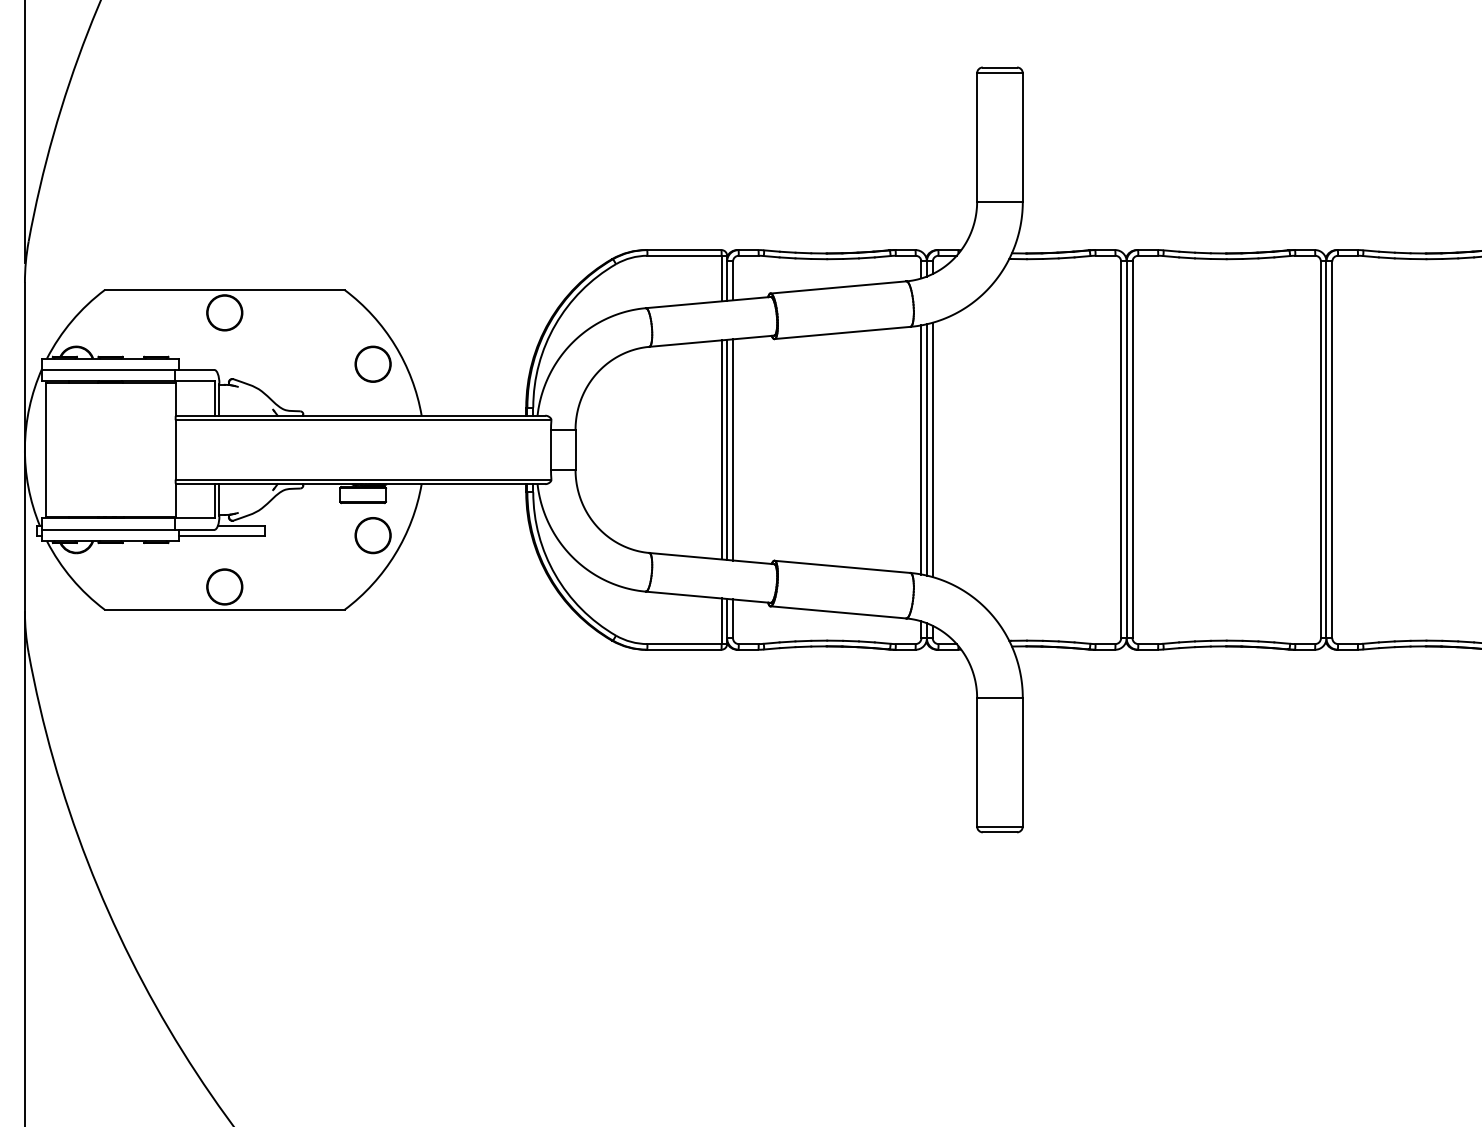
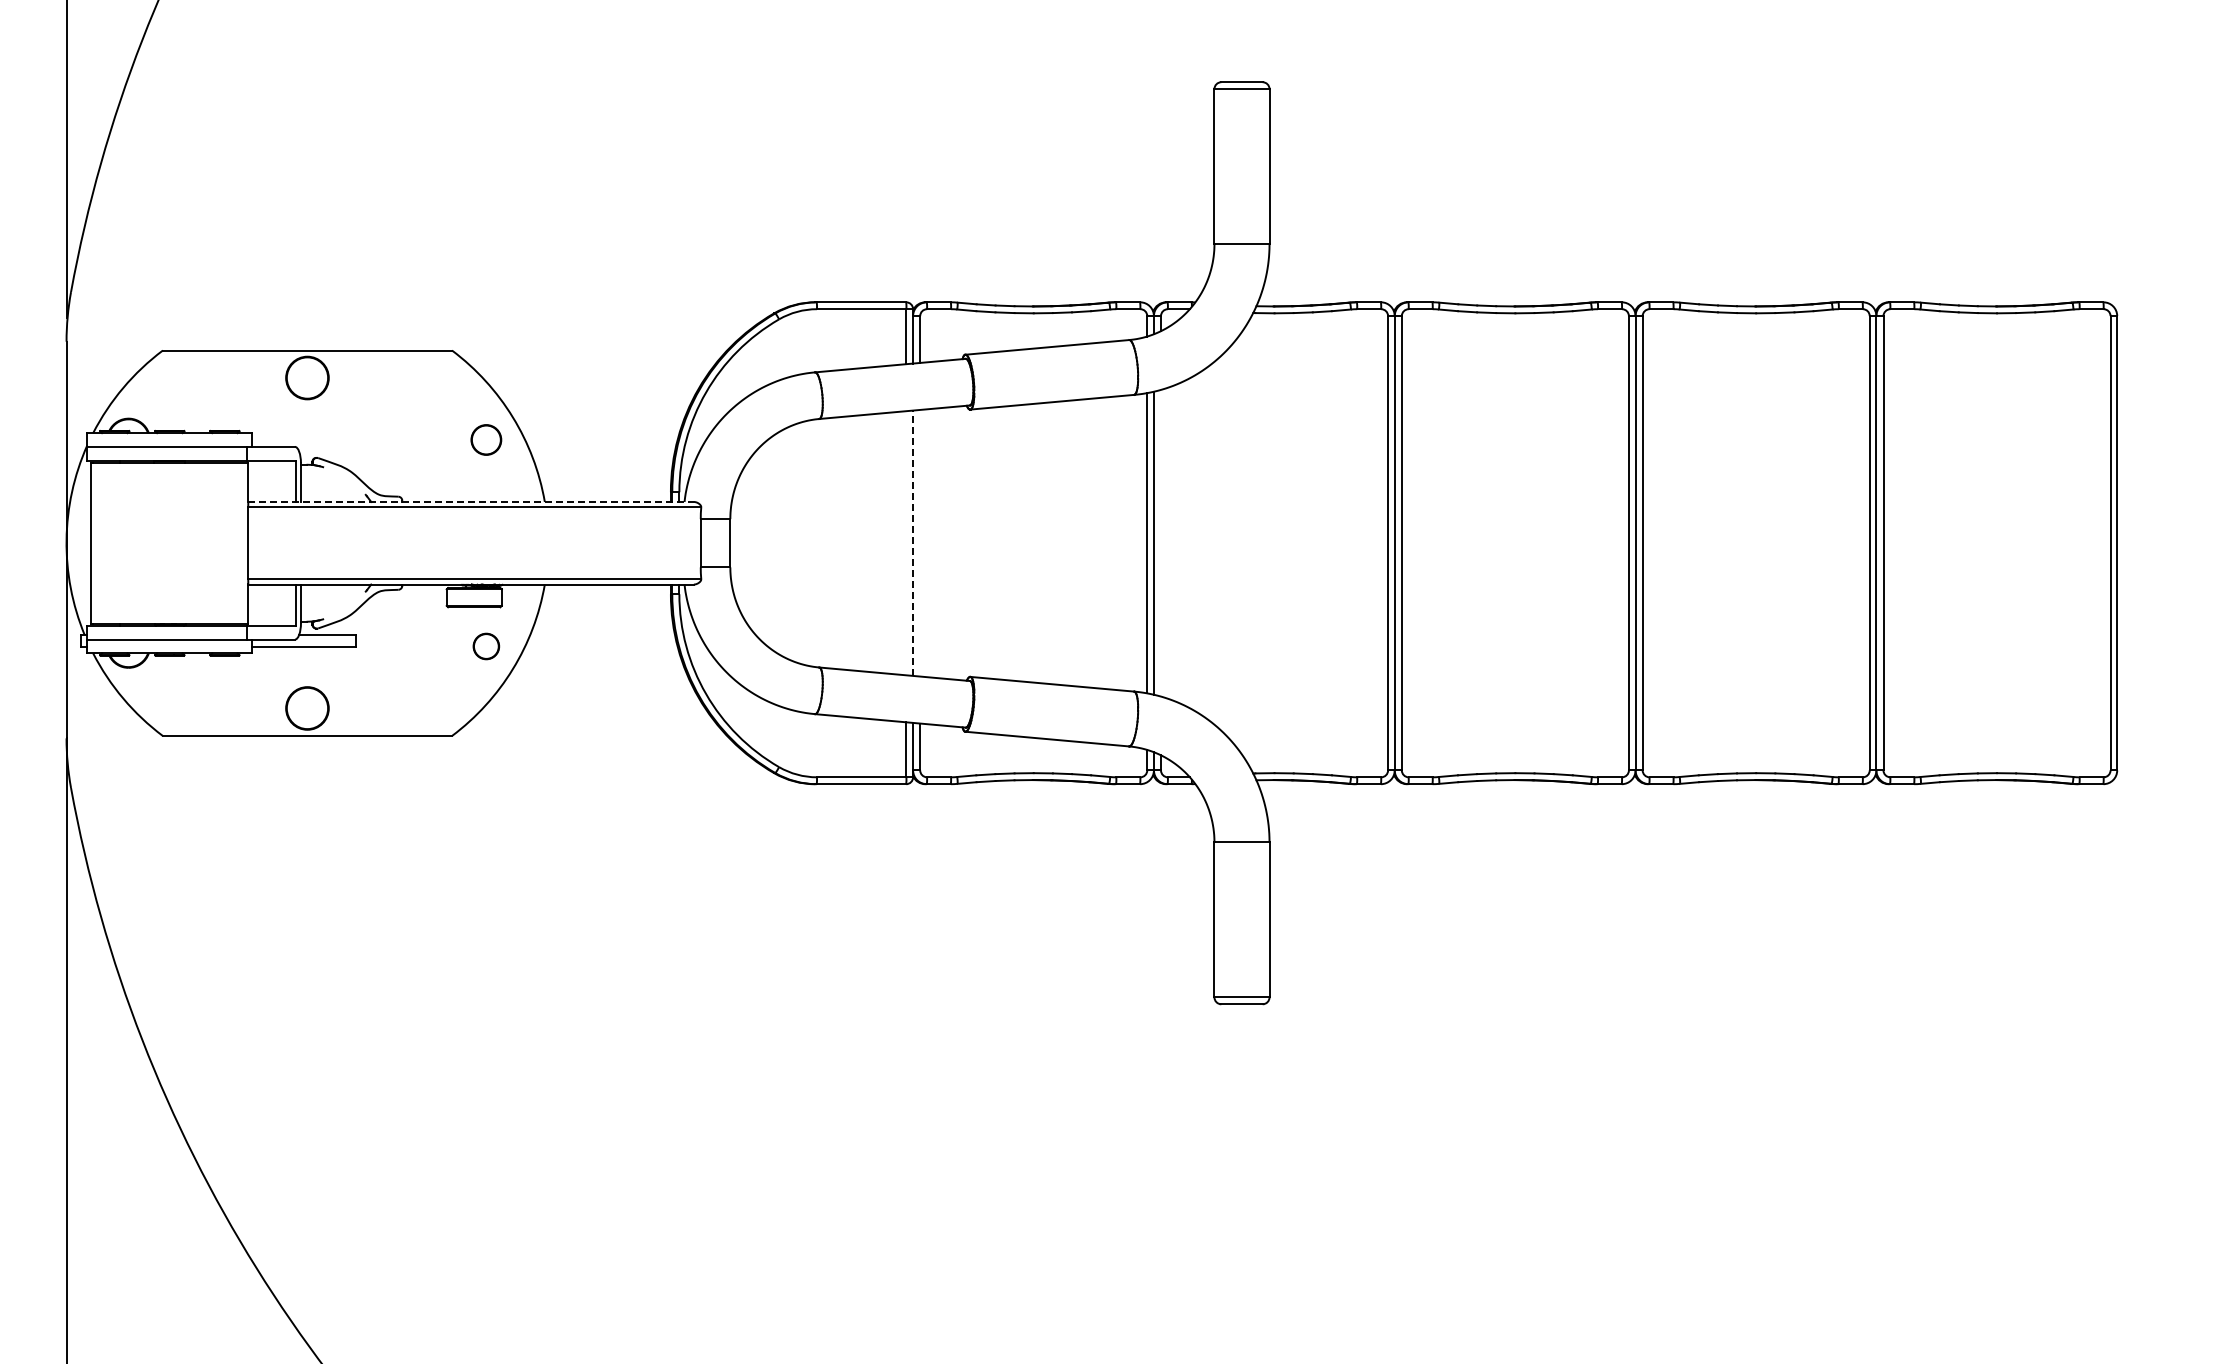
part: (373, 363) -> (486, 439), size x0.7
line: (360, 415) -> (471, 501), solid -> dashed
line: (733, 449) -> (920, 542), removed
line: (933, 449) -> (1161, 542), removed
line: (721, 450) -> (906, 543), removed
line: (727, 450) -> (913, 543), solid -> dashed
circle: (373, 535) -> (486, 646), size x0.6

